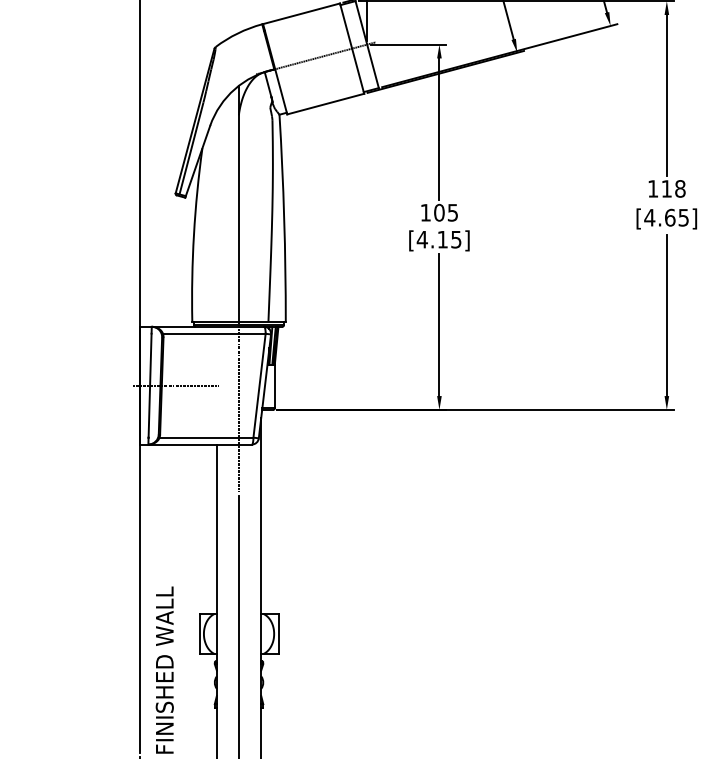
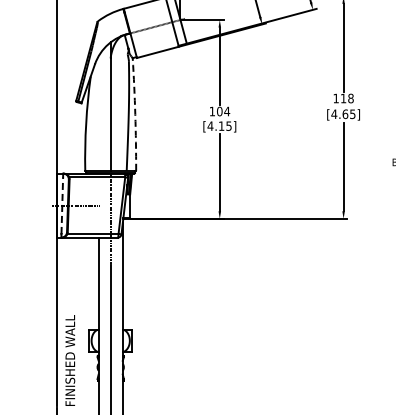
text: (453, 212) -> (227, 111), 105 -> 104
arc: (284, 218) -> (135, 114), solid -> dashed
line: (150, 385) -> (62, 205), solid -> dashed

